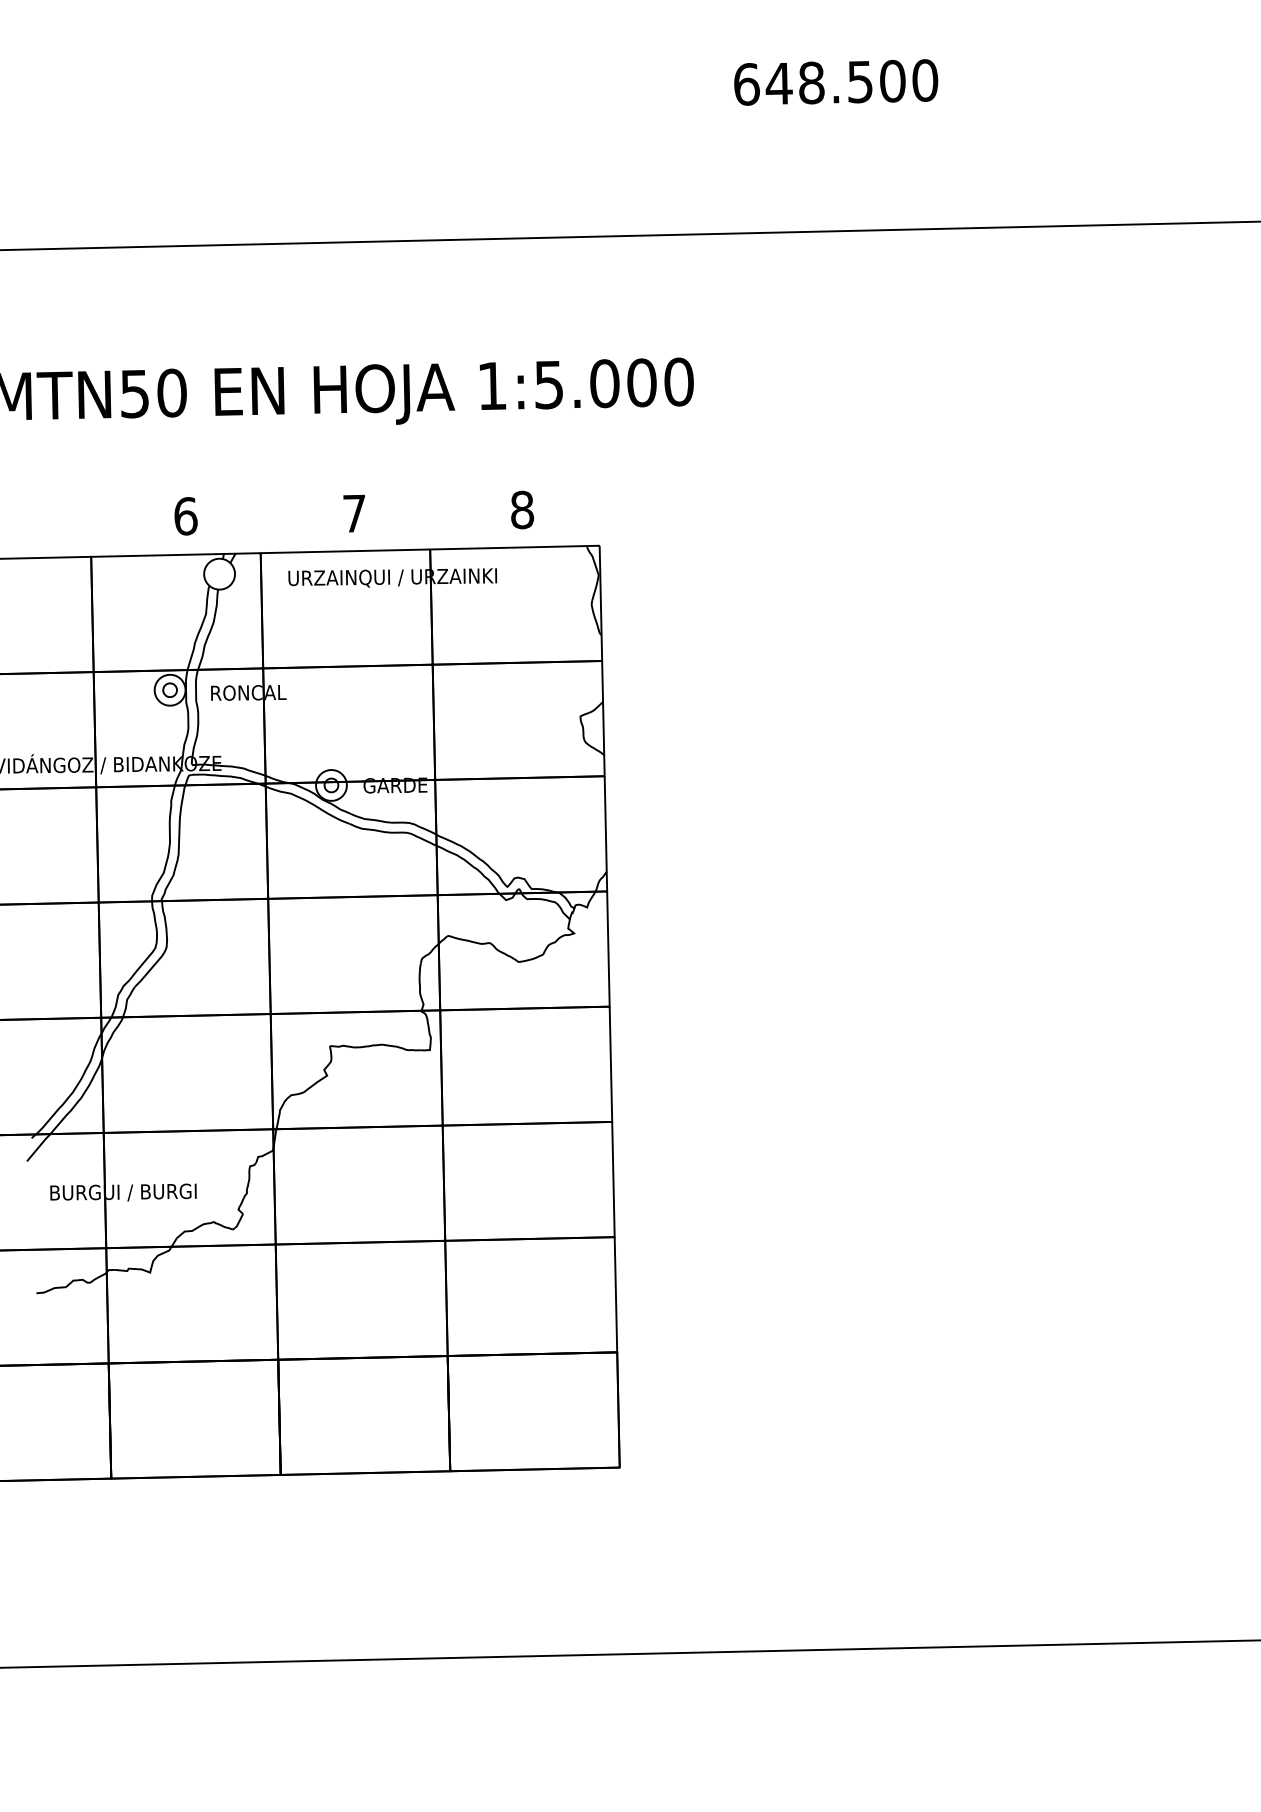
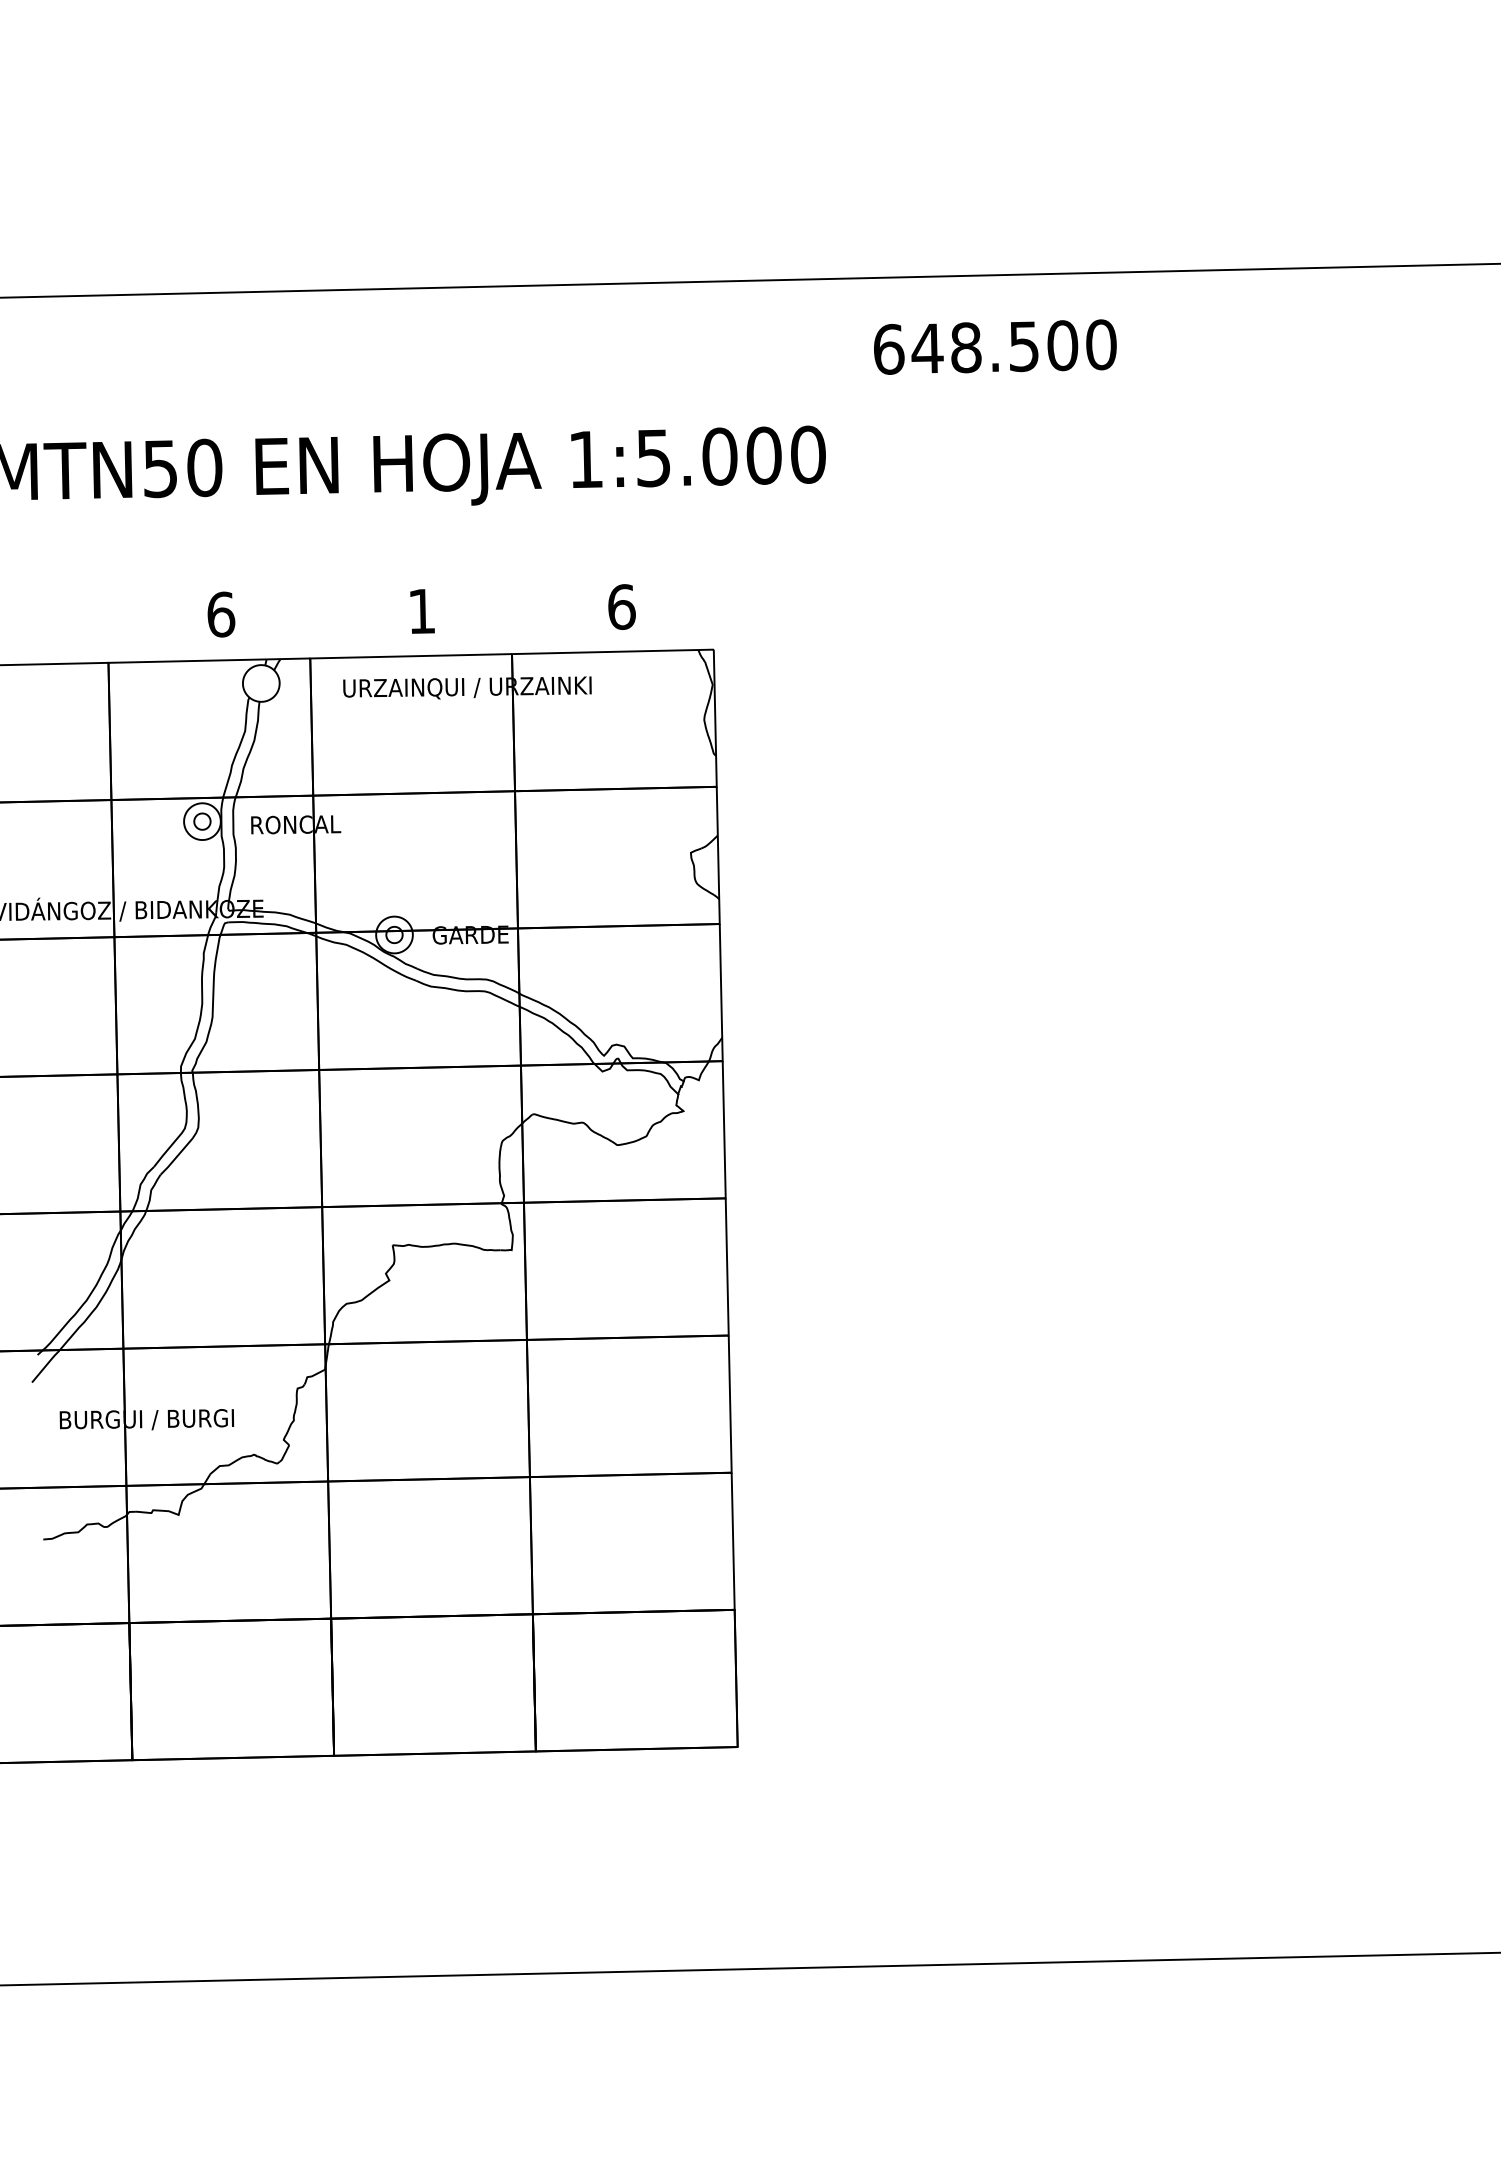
text: (836, 81) -> (995, 346), moved
text: (522, 509) -> (621, 606), 8 -> 6
text: (354, 513) -> (421, 611), 7 -> 1

